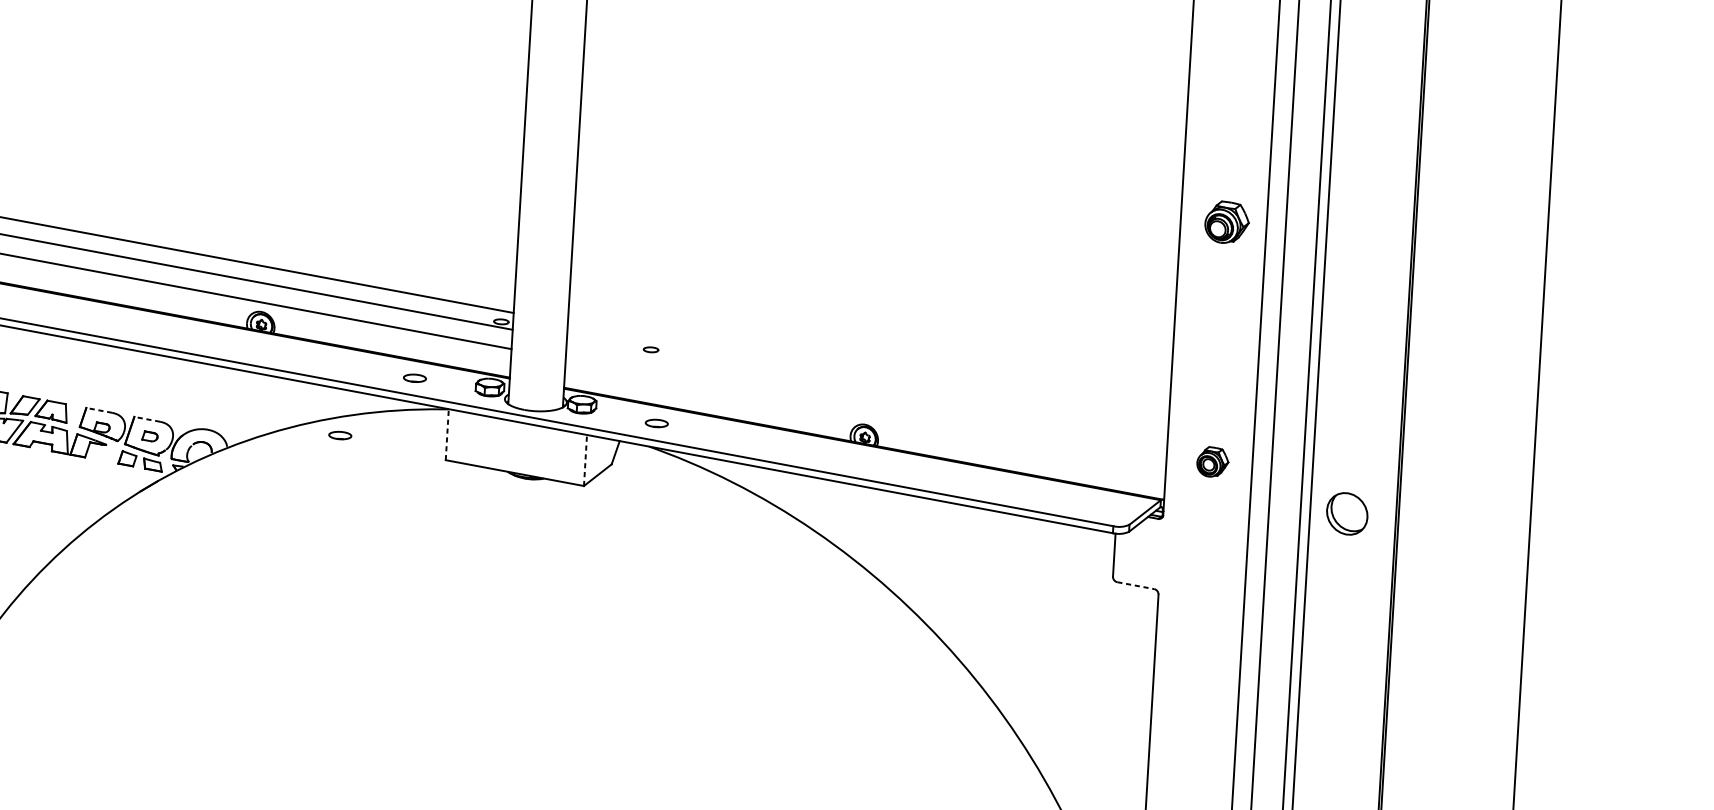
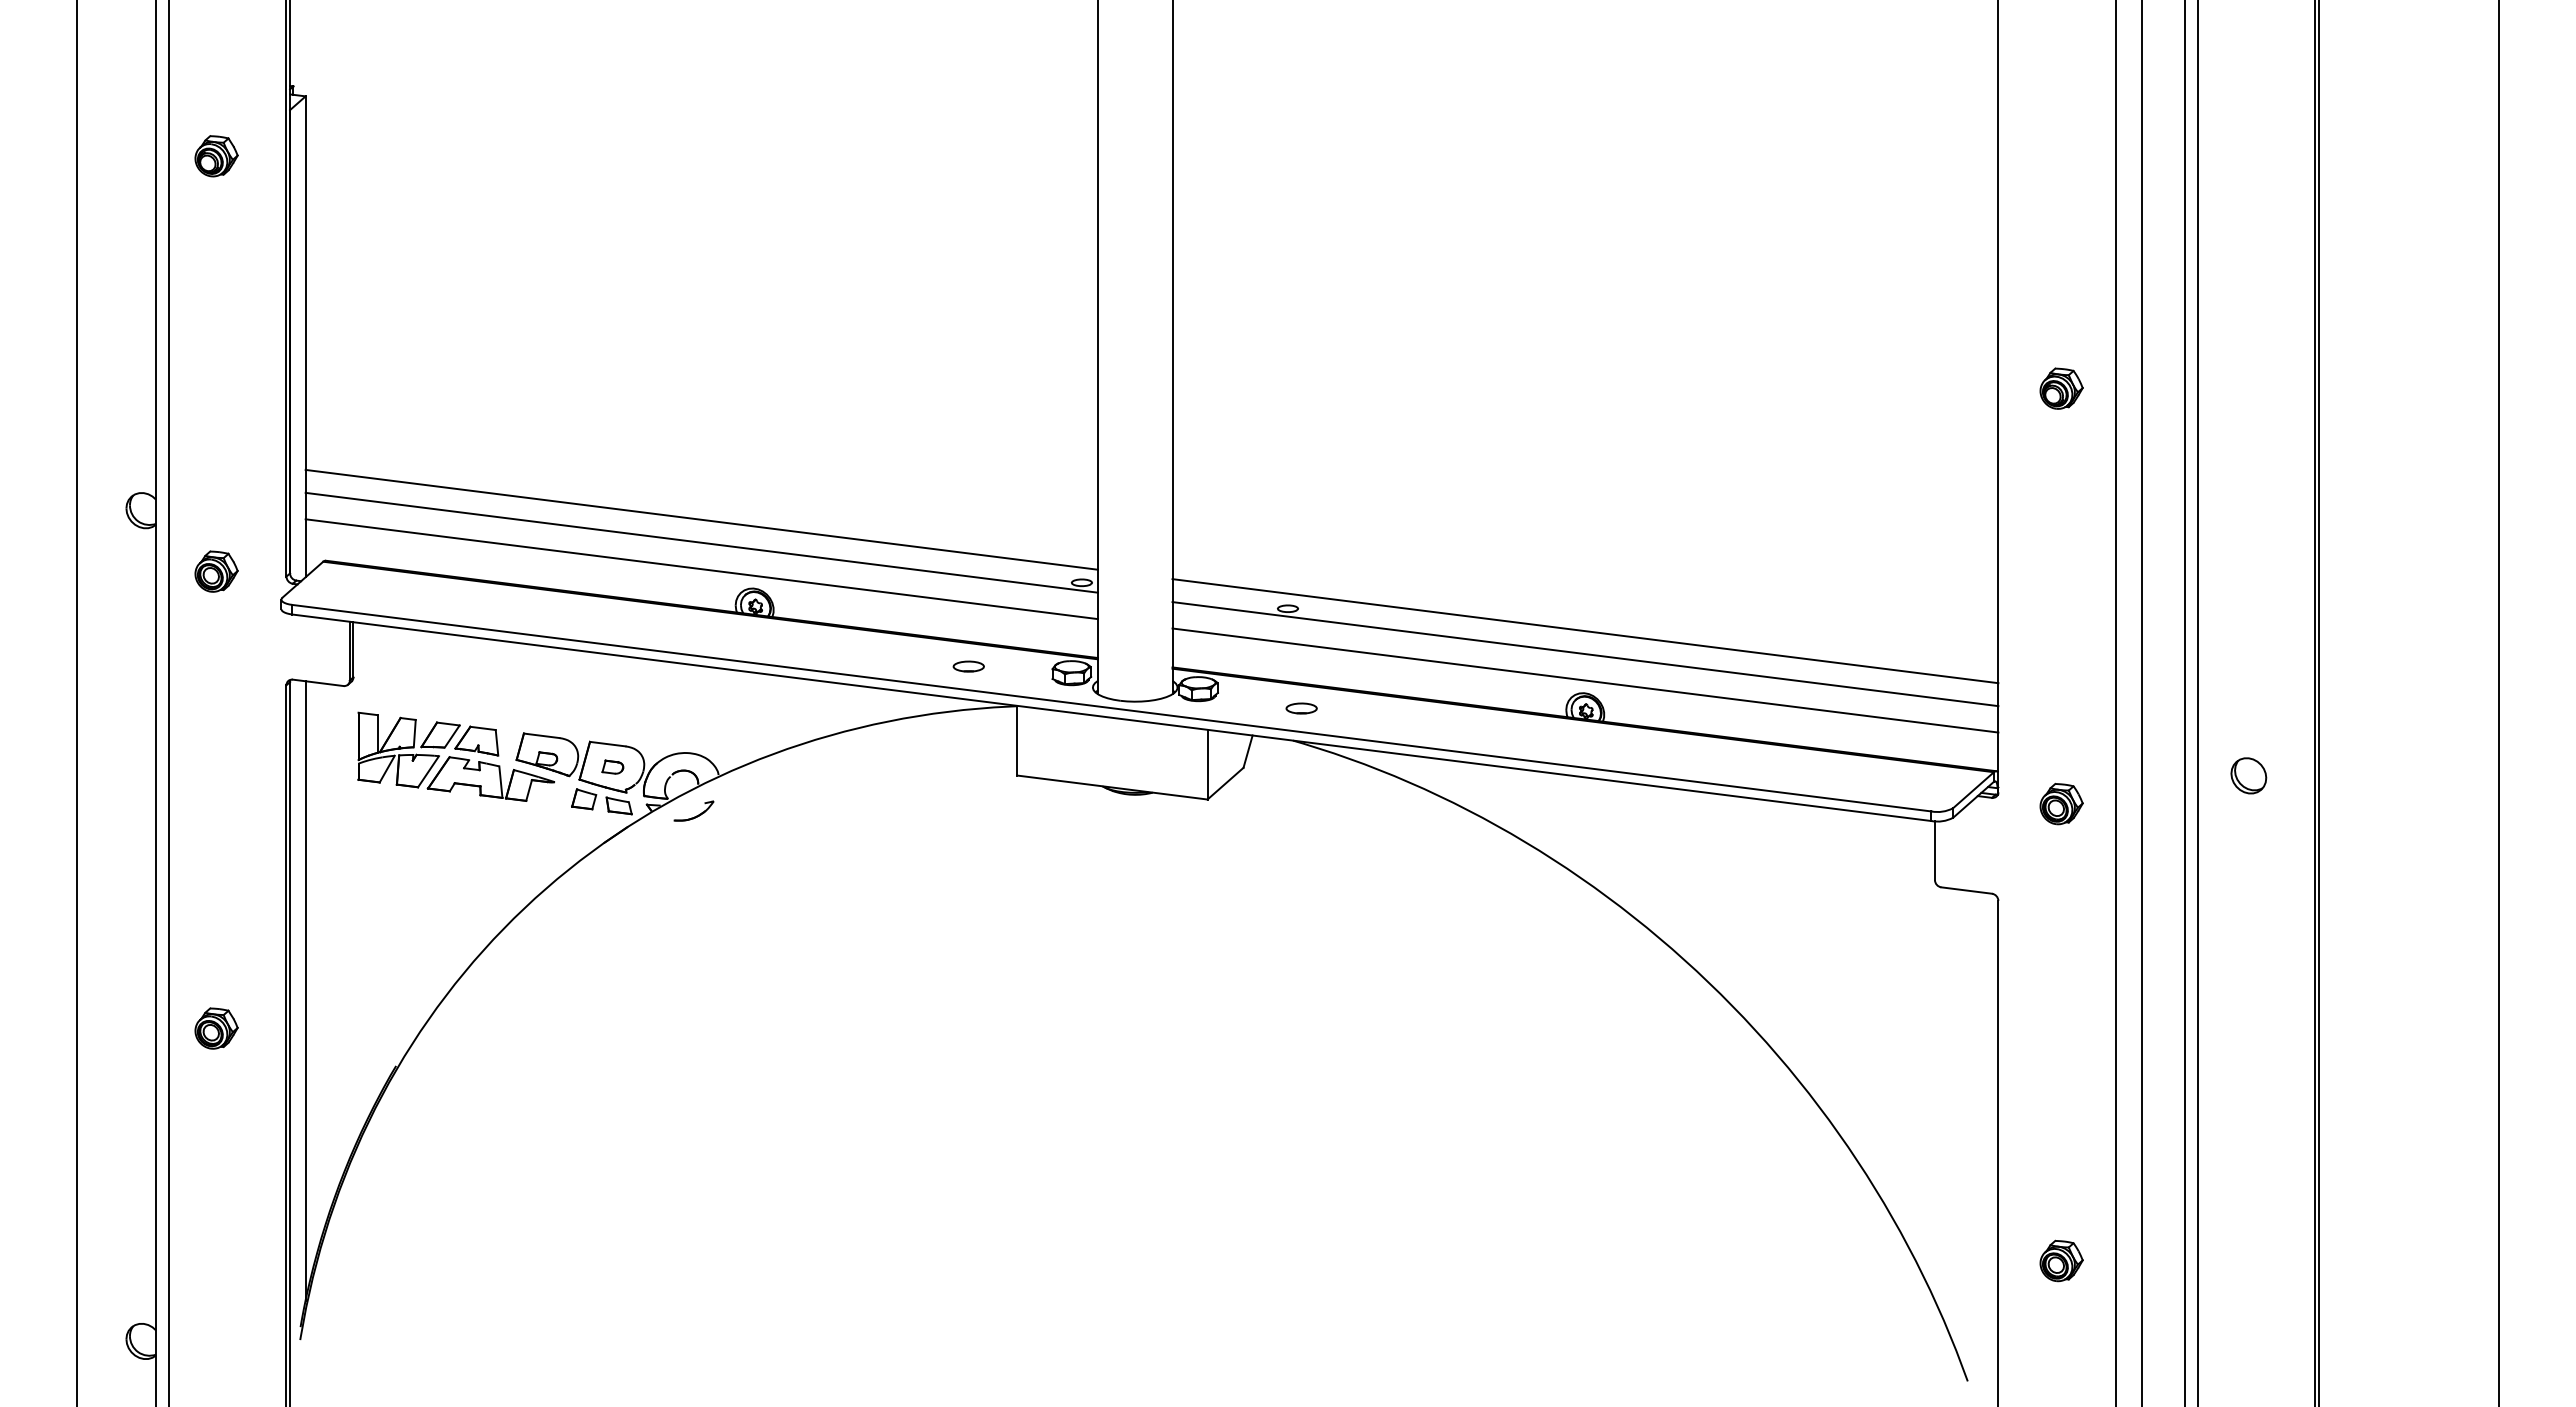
part: (1227, 222) -> (2061, 388), size x0.71
line: (867, 379) -> (1585, 631), added
line: (866, 396) -> (1585, 654), added
line: (99, 410) -> (541, 735), dashed -> solid
line: (865, 415) -> (1585, 680), added
line: (147, 419) -> (607, 744), dashed -> solid
line: (447, 434) -> (1017, 740), dashed -> solid
part: (340, 435) -> (871, 750), removed
line: (585, 460) -> (1207, 764), dashed -> solid
part: (1212, 462) -> (2061, 804), moved
part: (207, 471) -> (693, 810), added
part: (1347, 513) -> (2248, 775), size x0.62
line: (1135, 585) -> (1966, 890), dashed -> solid

